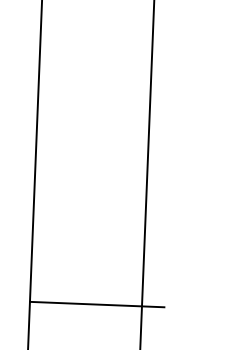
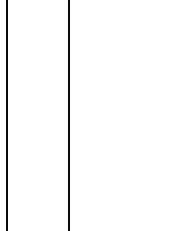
line: (96, 305) -> (43, 219), removed

